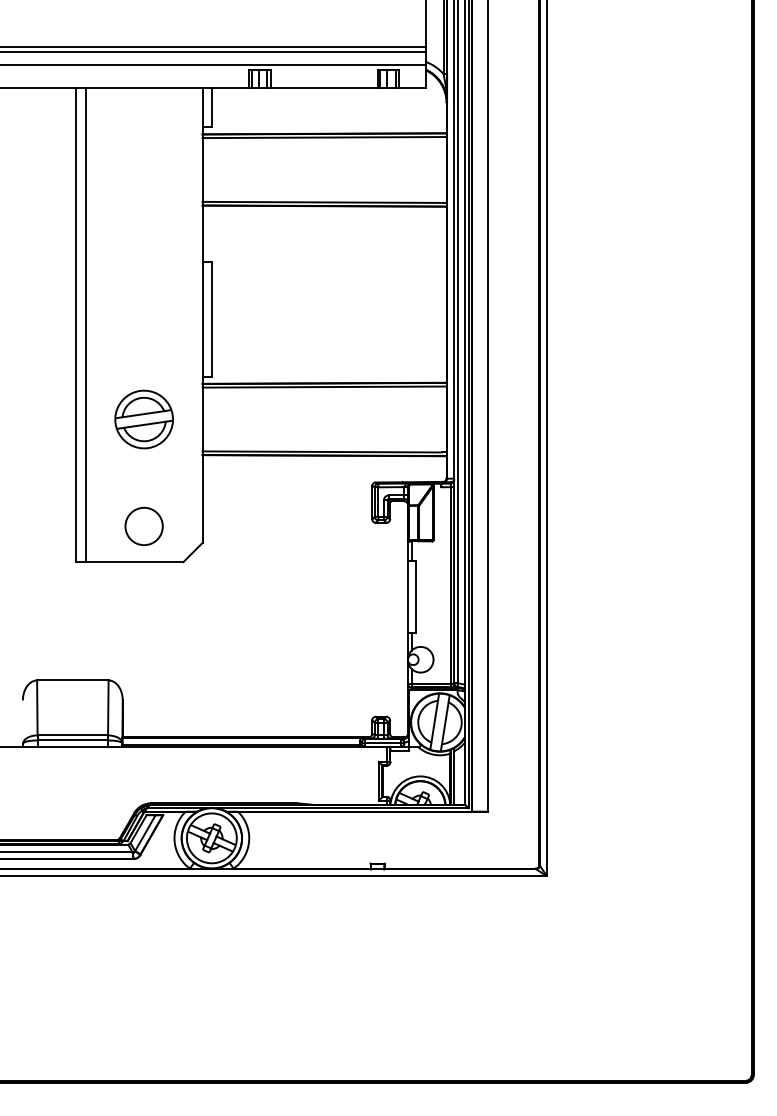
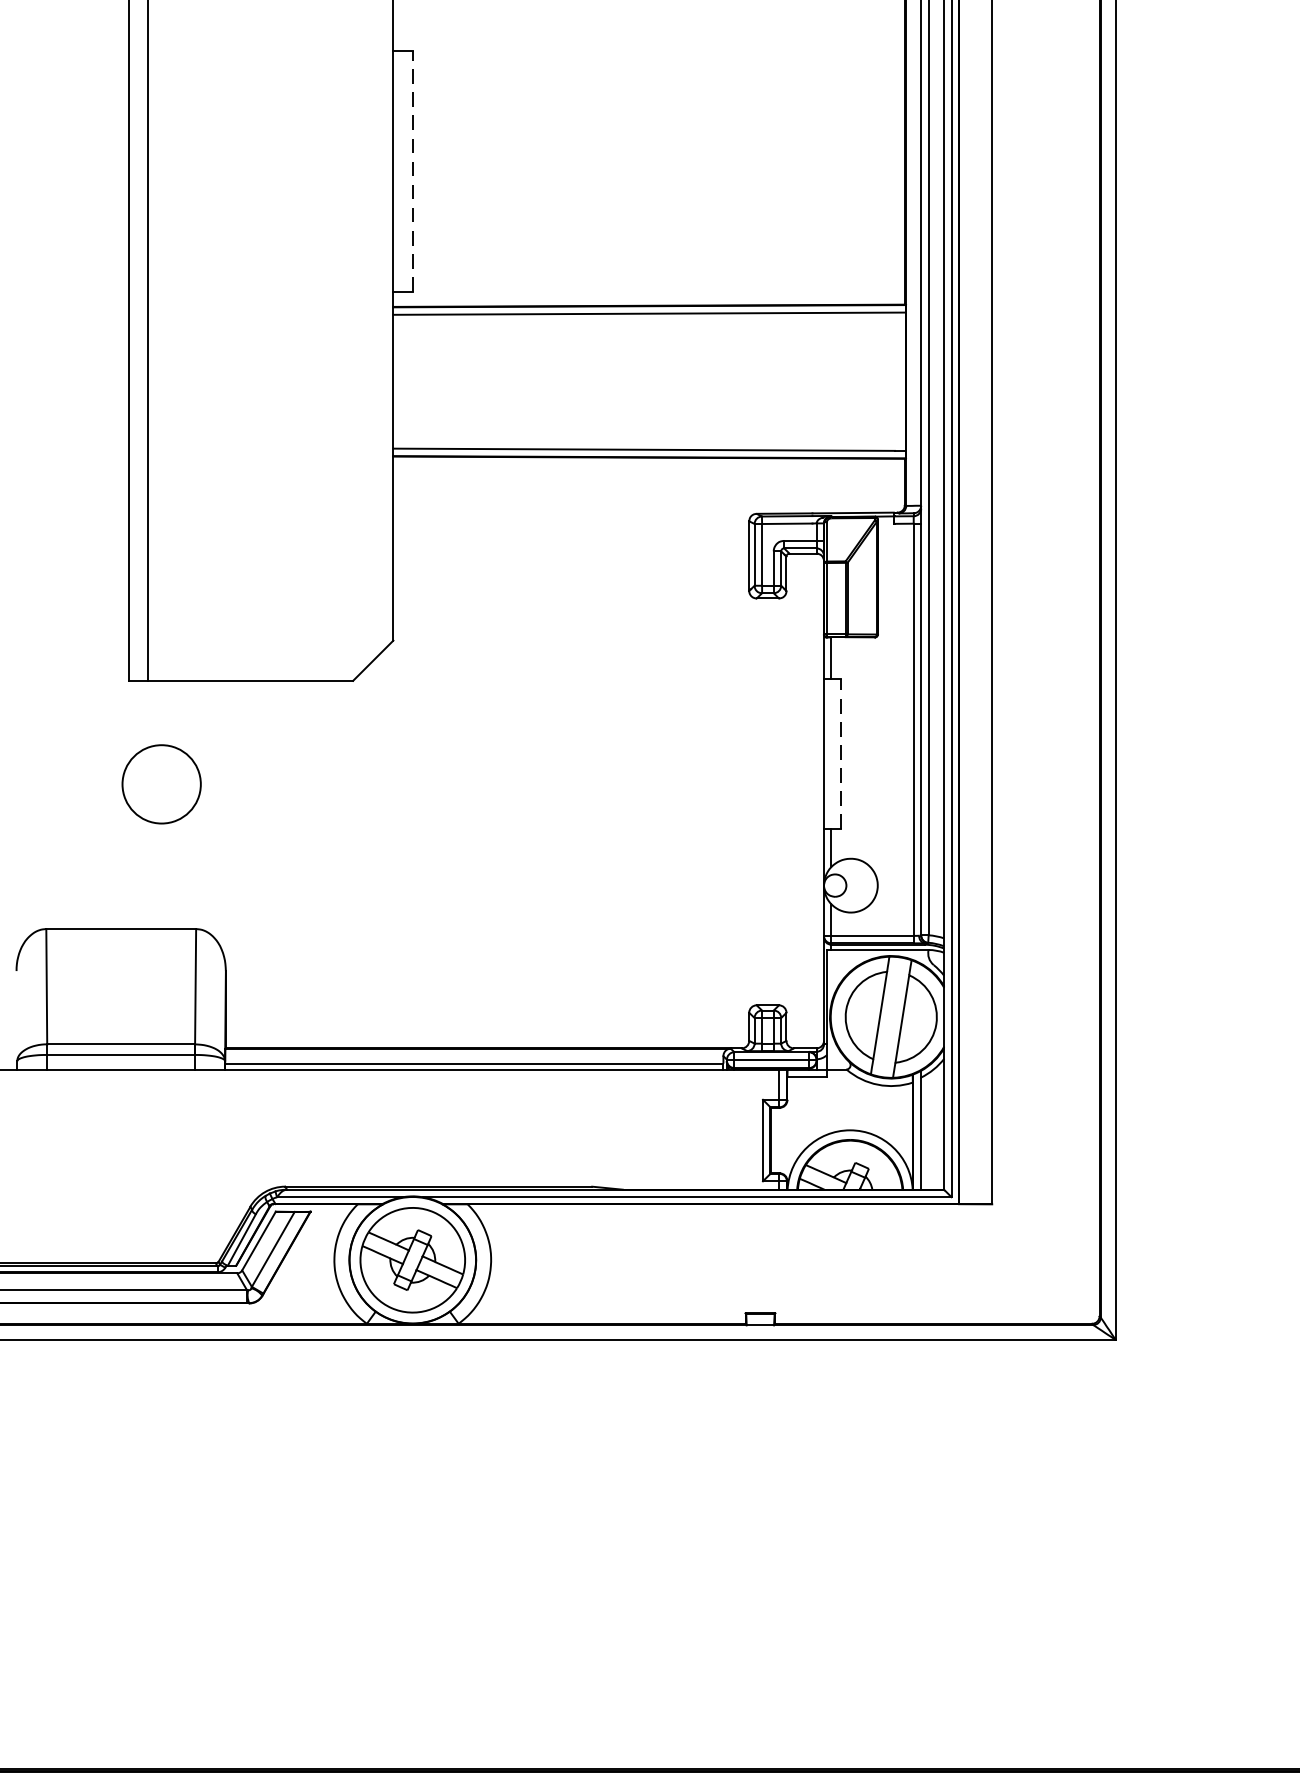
line: (211, 318) -> (412, 169), solid -> dashed
part: (143, 419) -> (269, 381), removed
circle: (143, 525) -> (160, 782), moved
line: (416, 597) -> (841, 755), solid -> dashed

